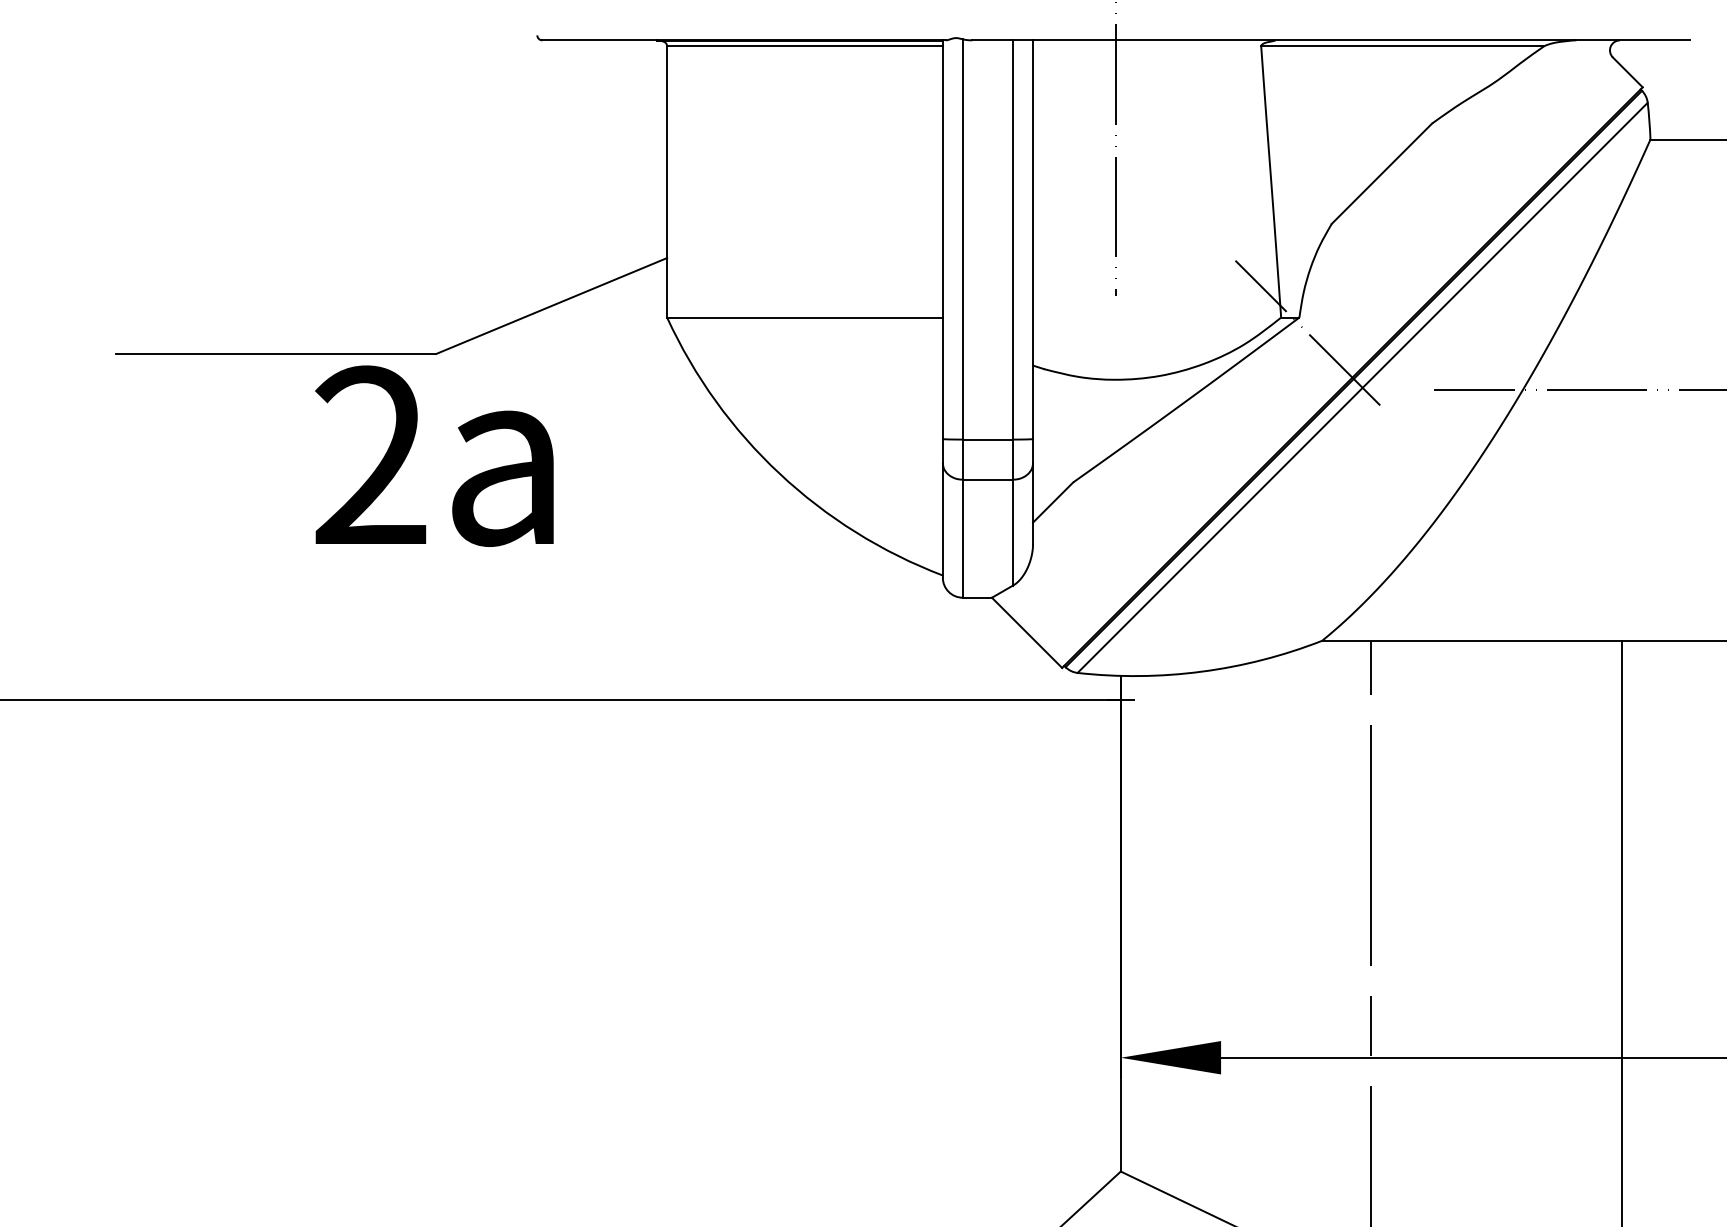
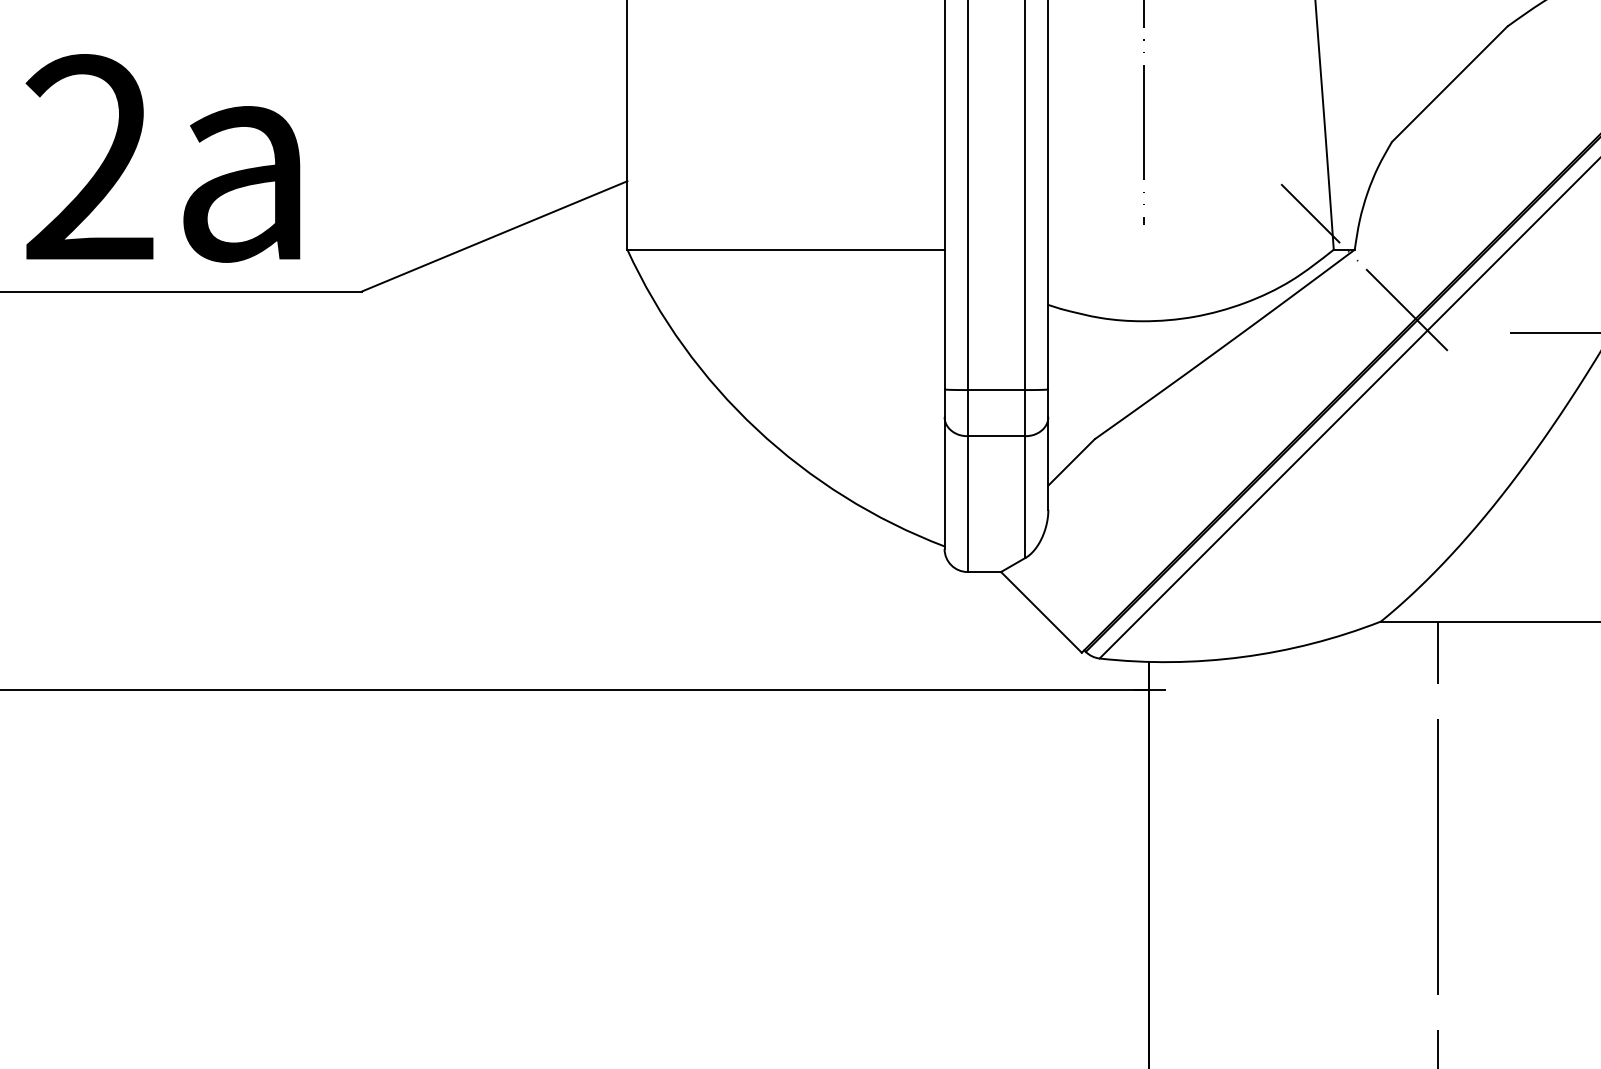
text: (434, 455) -> (163, 157), moved

